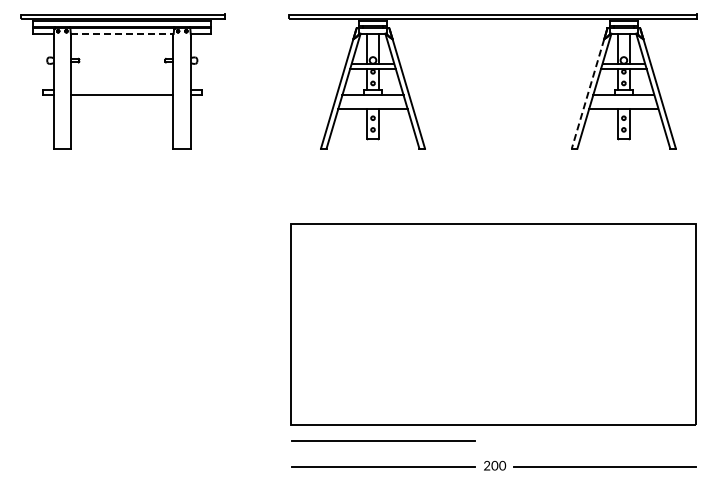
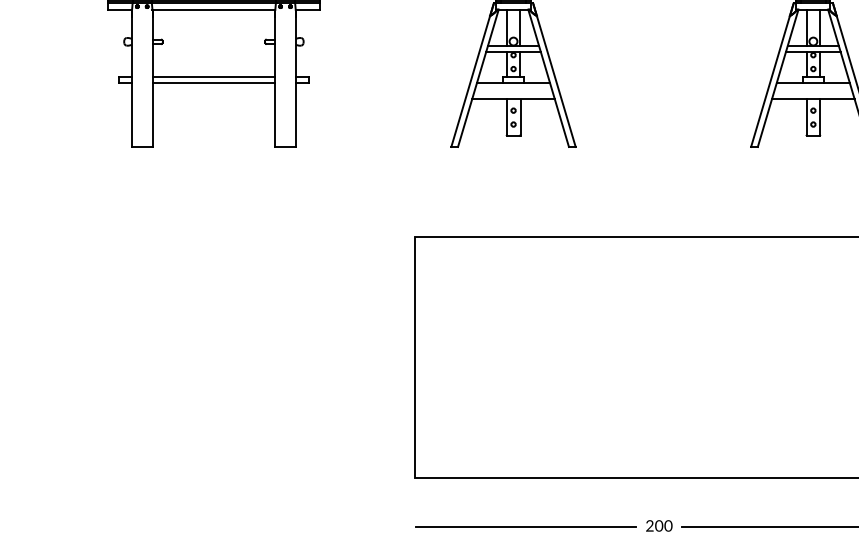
line: (122, 33) -> (214, 9), dashed -> solid
line: (122, 90) -> (214, 77), added
line: (587, 94) -> (769, 82), dashed -> solid
line: (383, 440) -> (526, 495), removed

